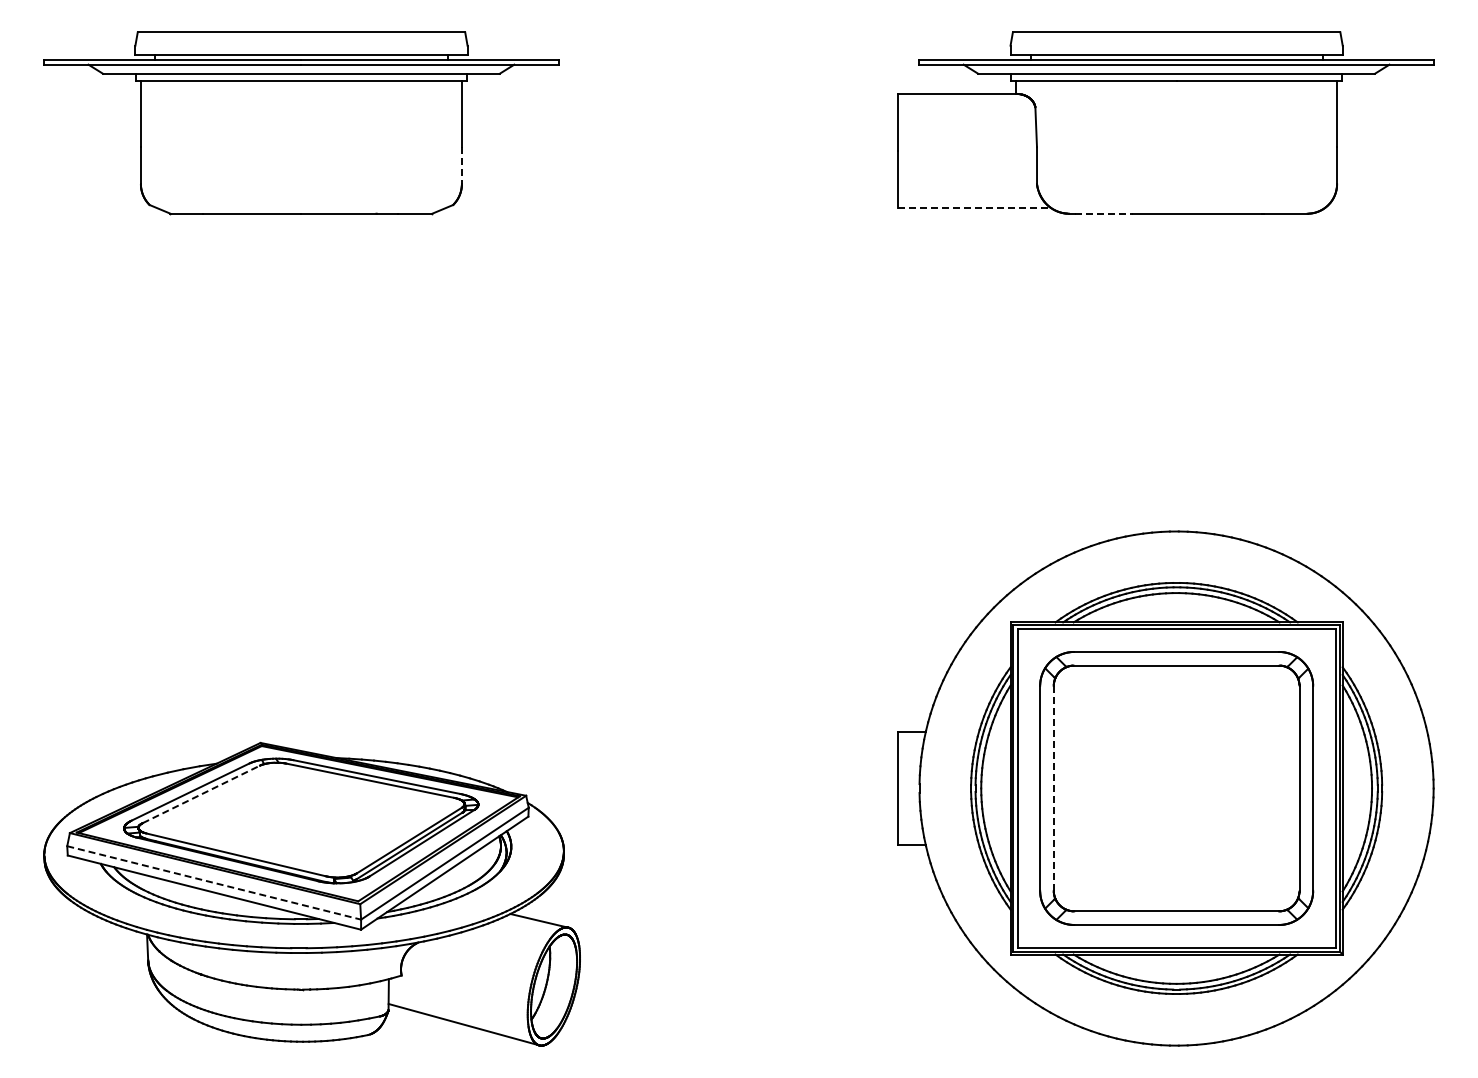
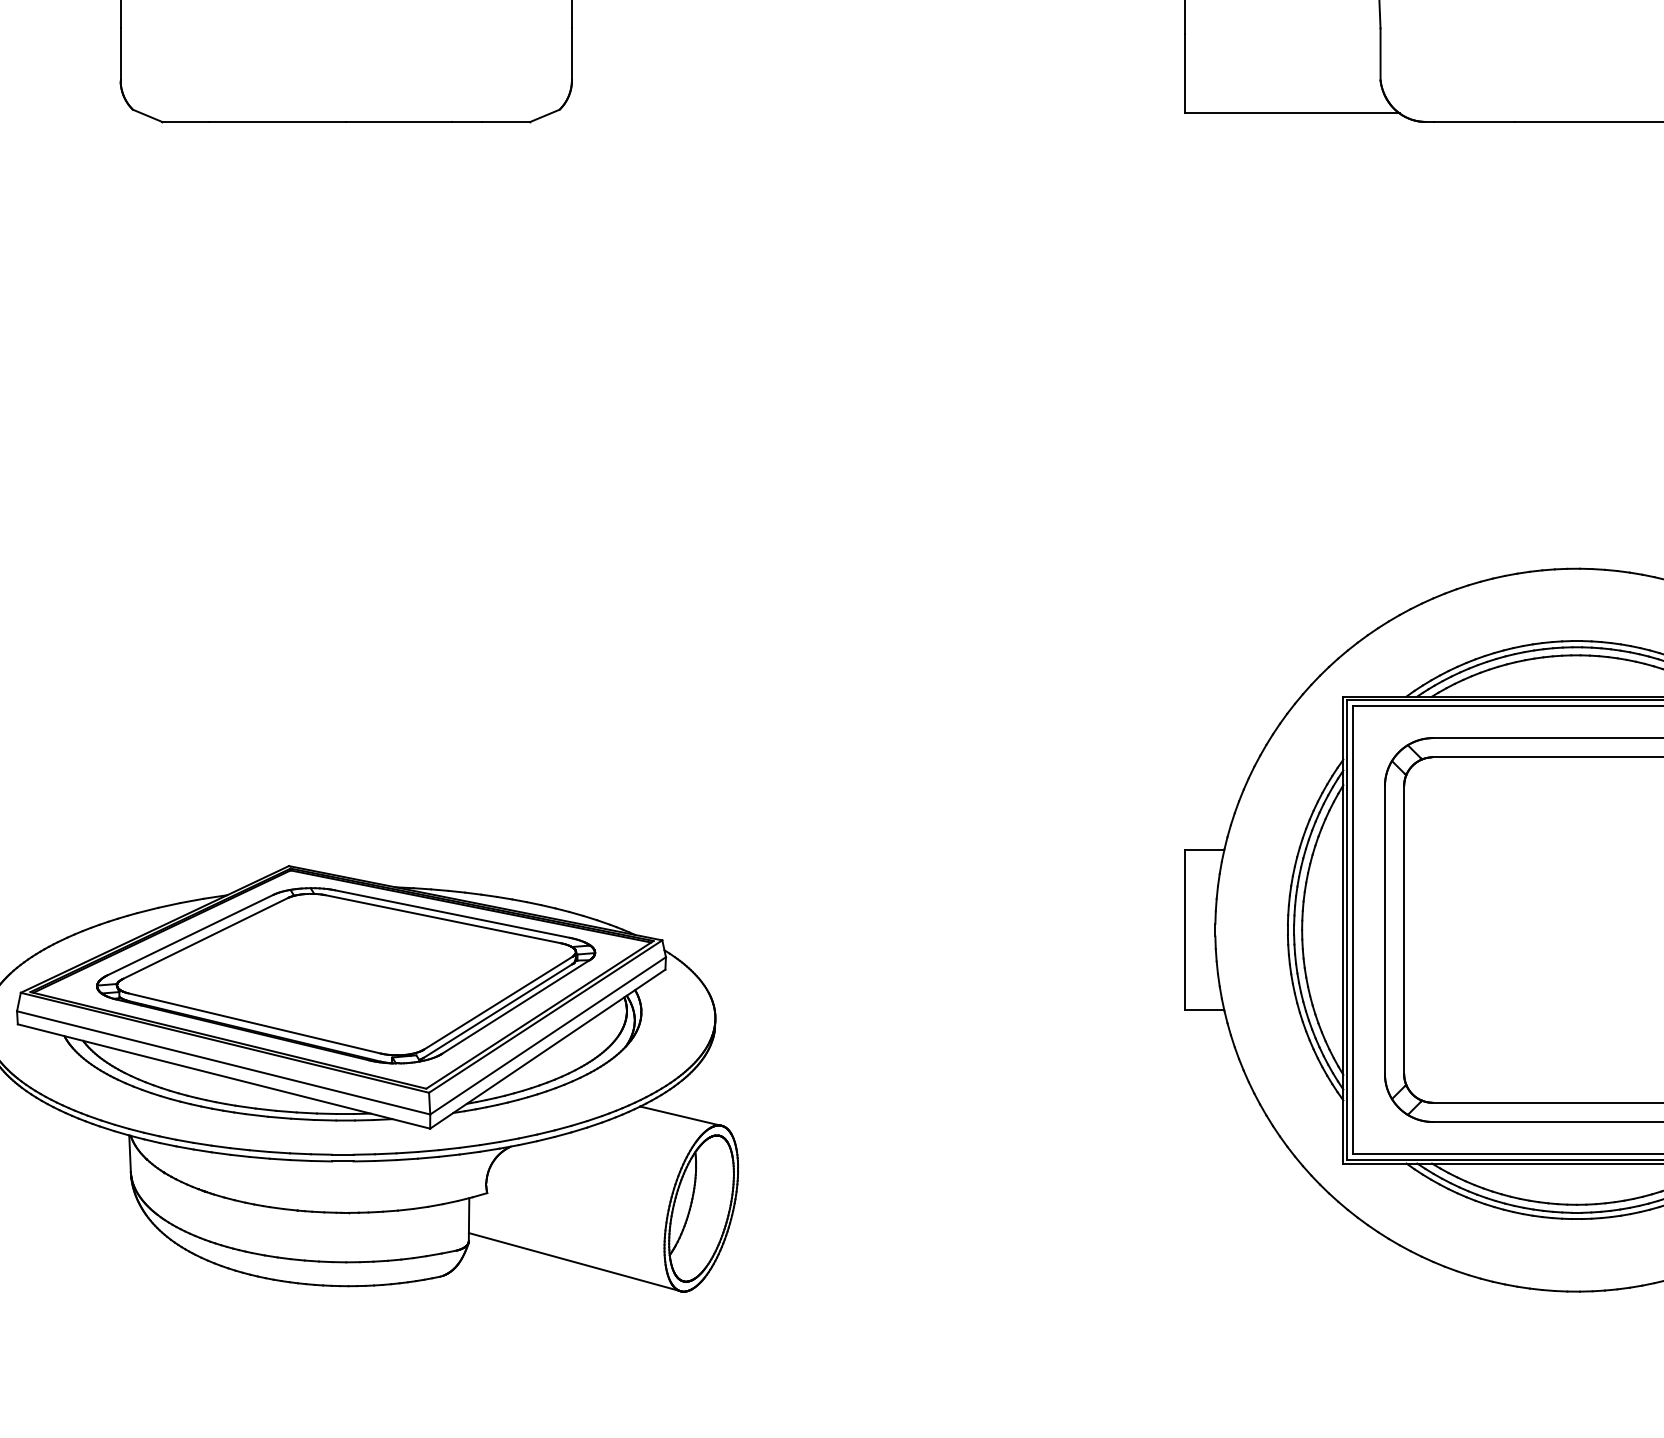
line: (461, 166) -> (571, 55), dashed -> solid
line: (974, 207) -> (1292, 113), dashed -> solid
line: (1103, 213) -> (1474, 121), dashed -> solid
line: (1053, 787) -> (1403, 928), dashed -> solid
line: (201, 794) -> (205, 938), dashed -> solid
line: (214, 883) -> (224, 1063), dashed -> solid

